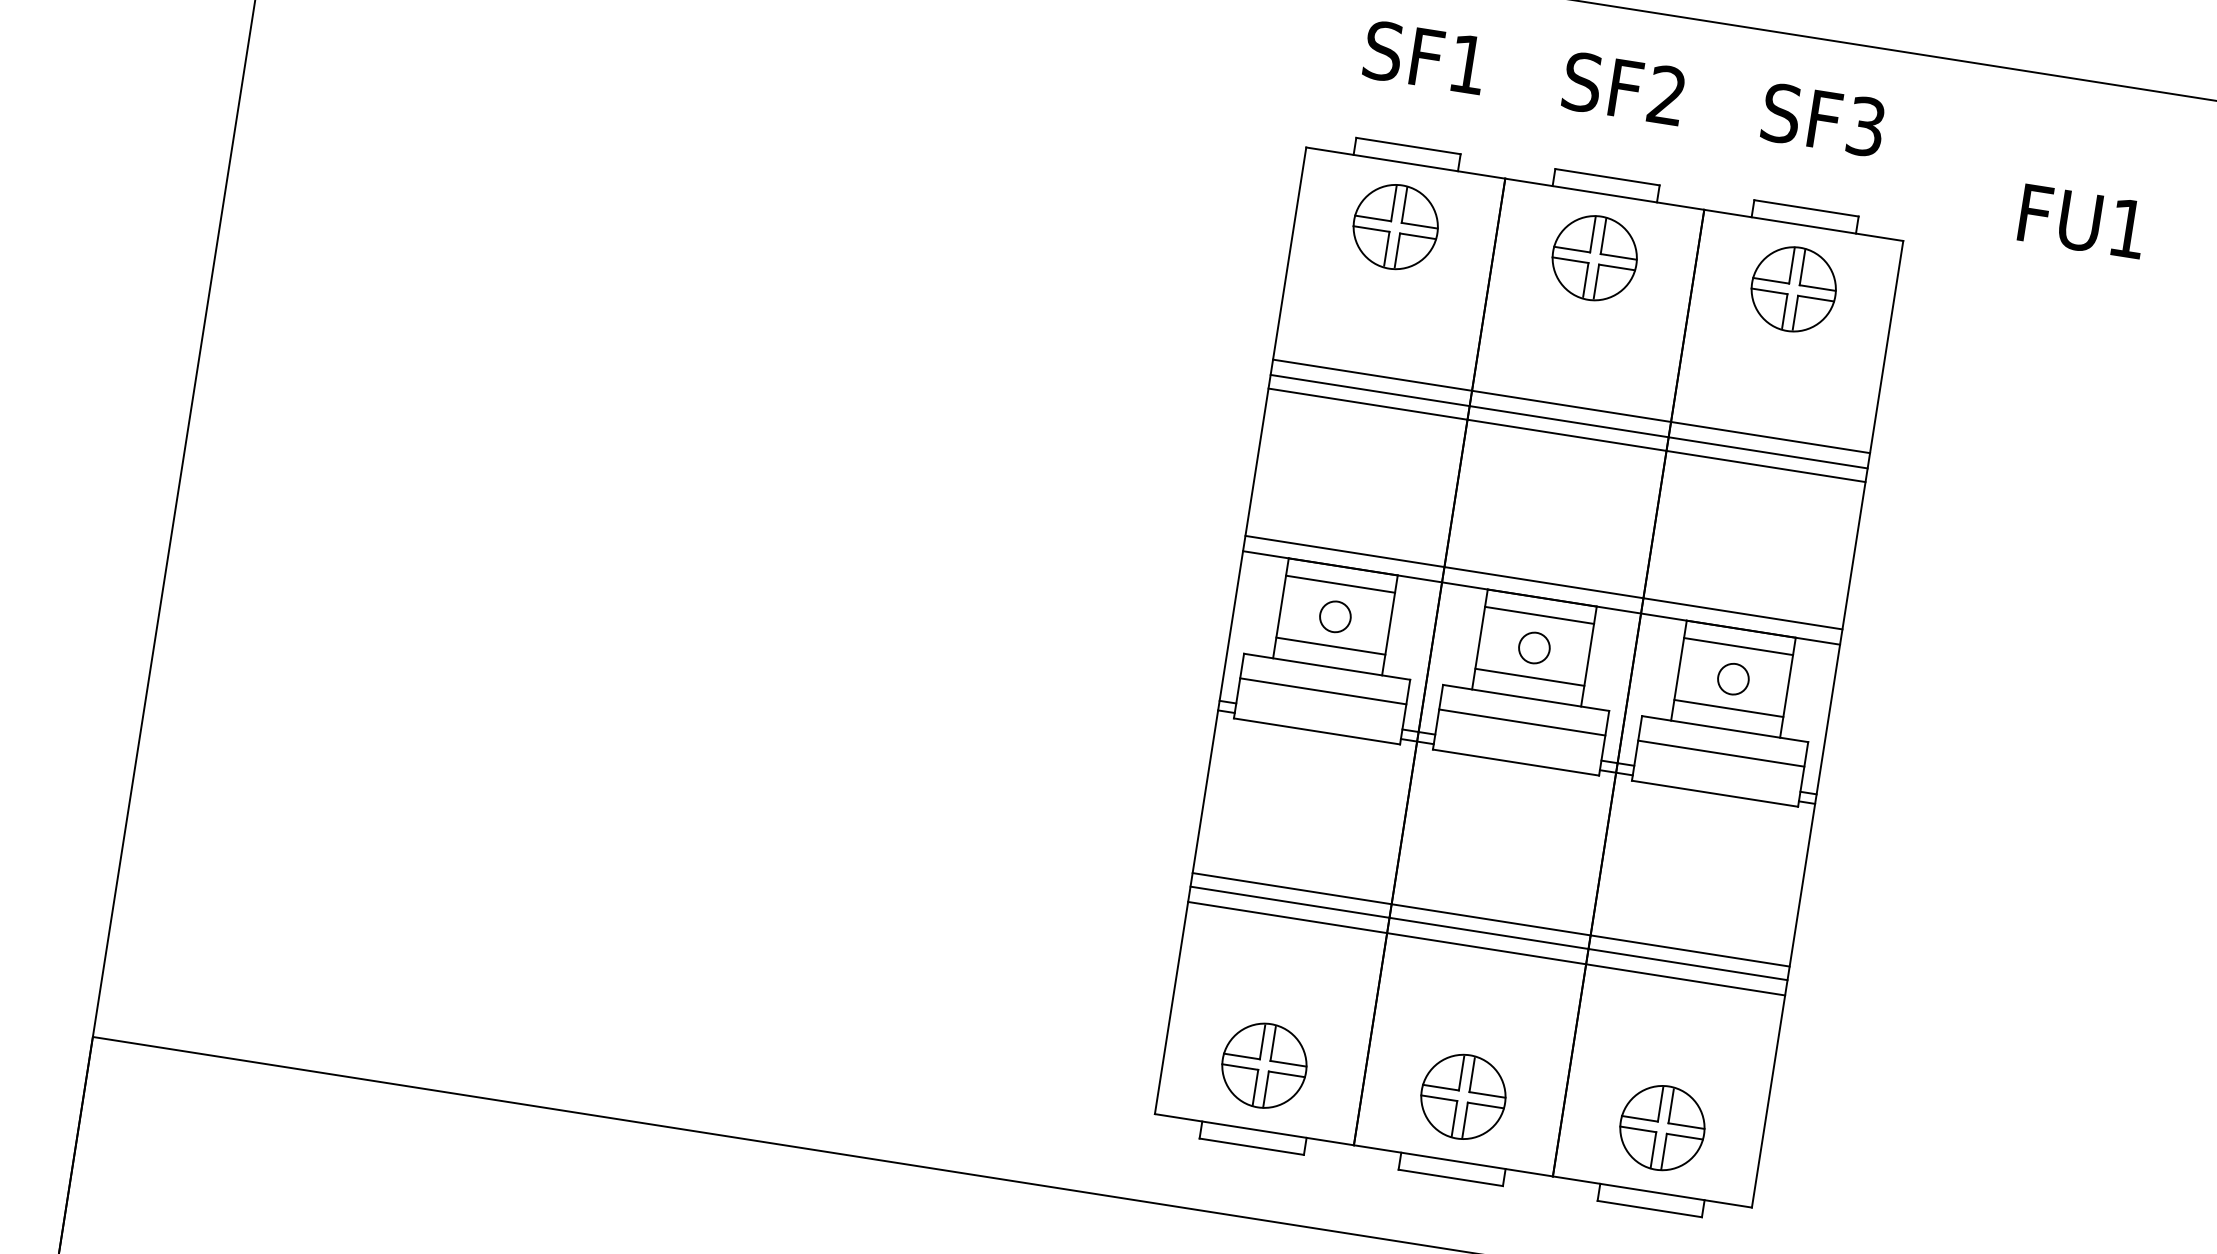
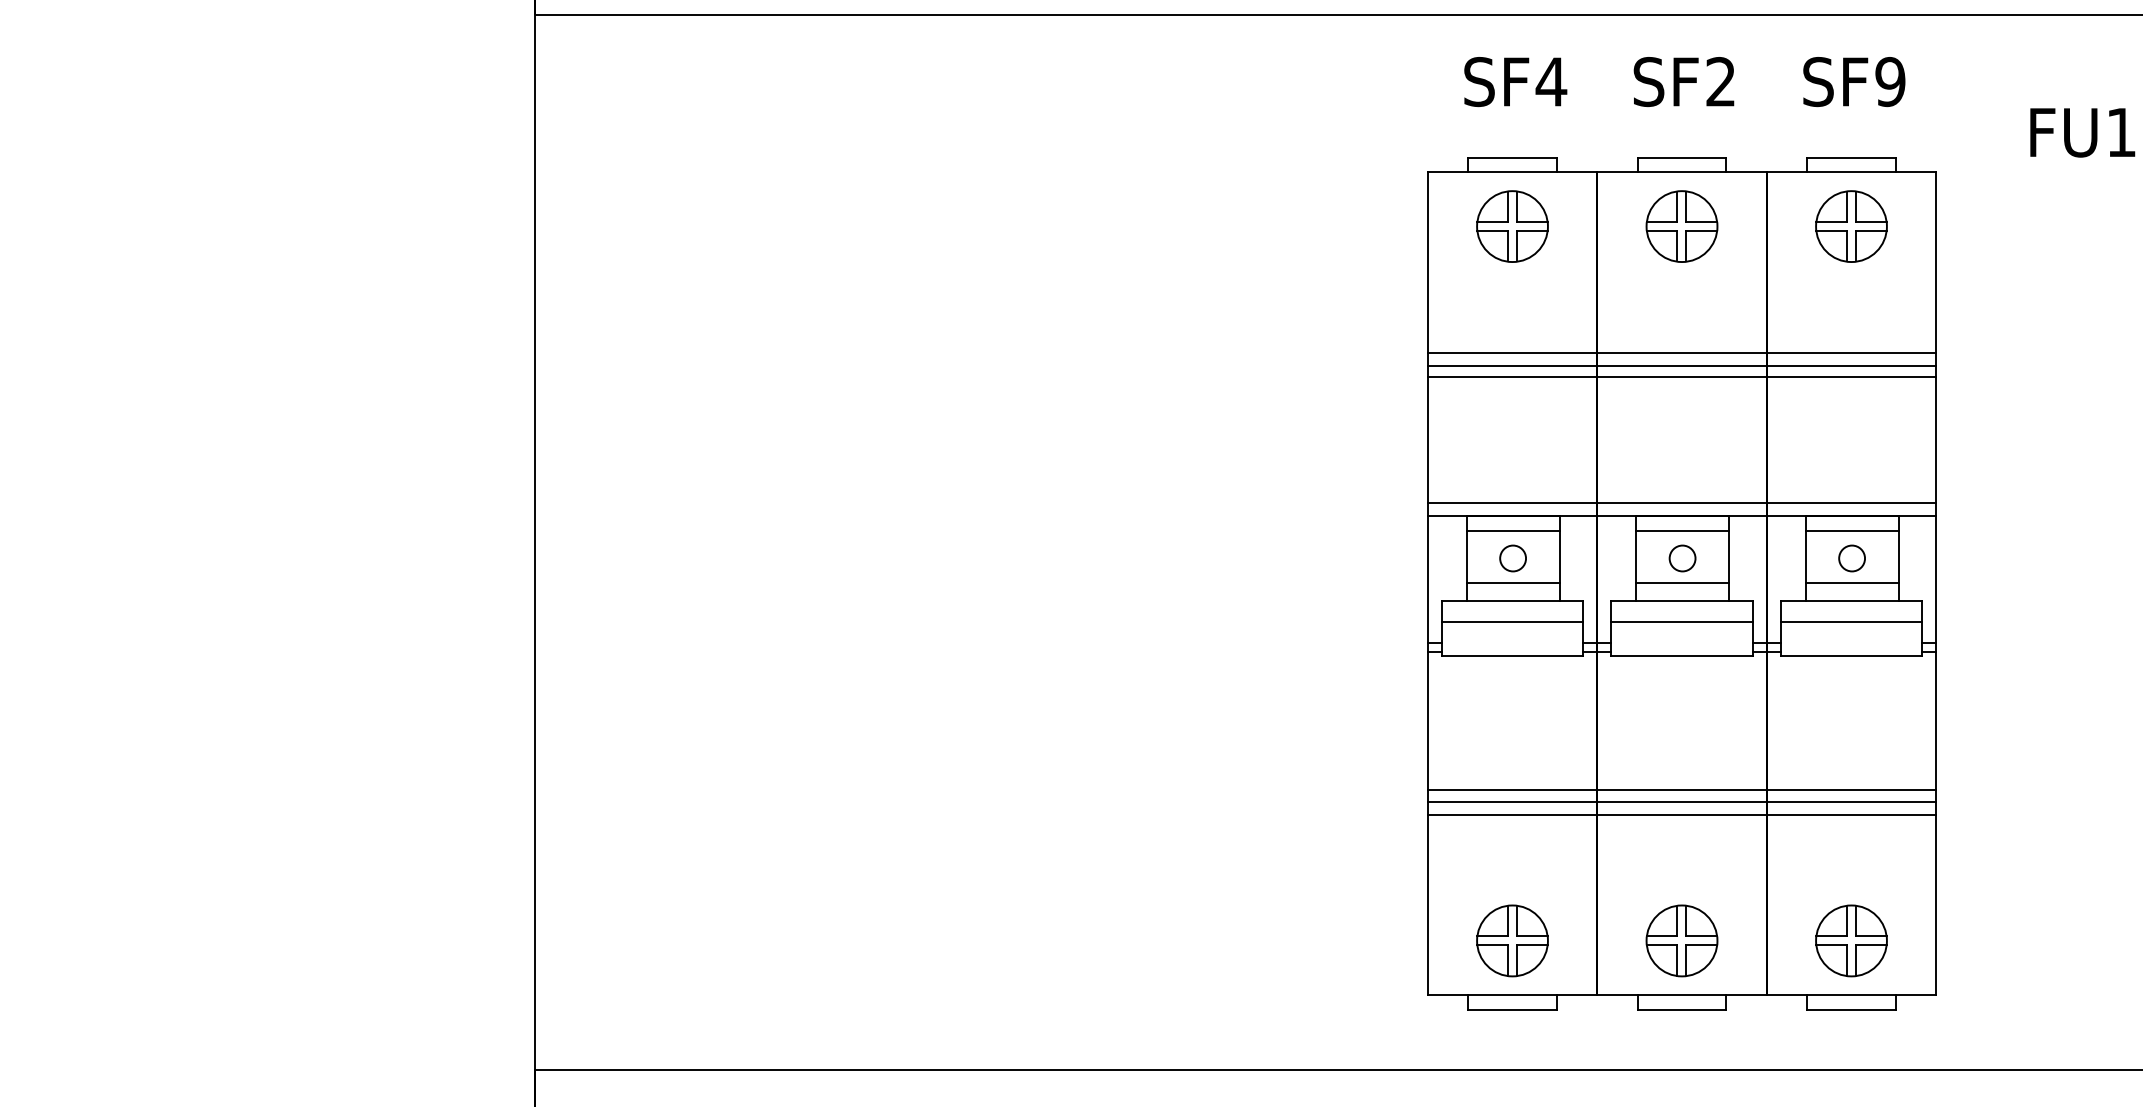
text: (1468, 63) -> (1551, 81), SF1 -> SF4
text: (1866, 126) -> (1890, 81), SF3 -> SF9

